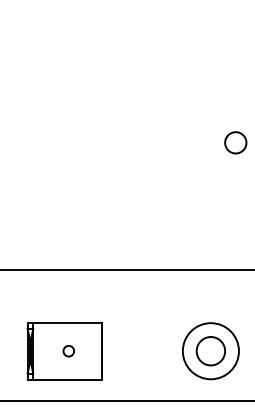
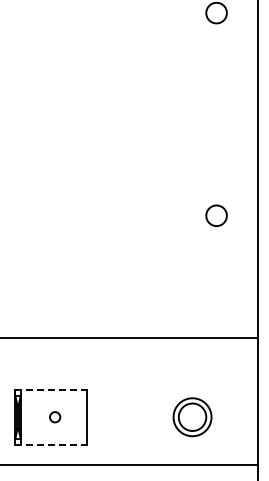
line: (65, 322) -> (51, 389), solid -> dashed
circle: (210, 351) -> (192, 417), size x0.7
line: (65, 379) -> (51, 444), solid -> dashed

